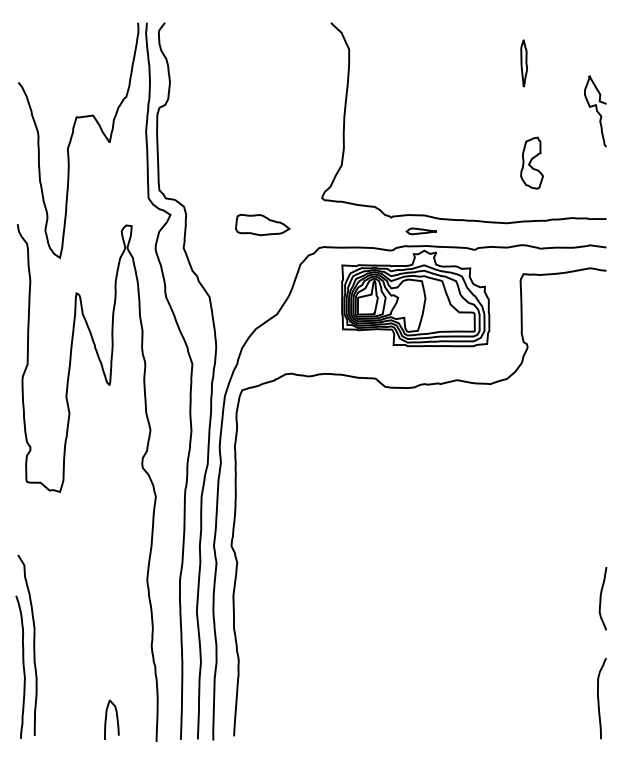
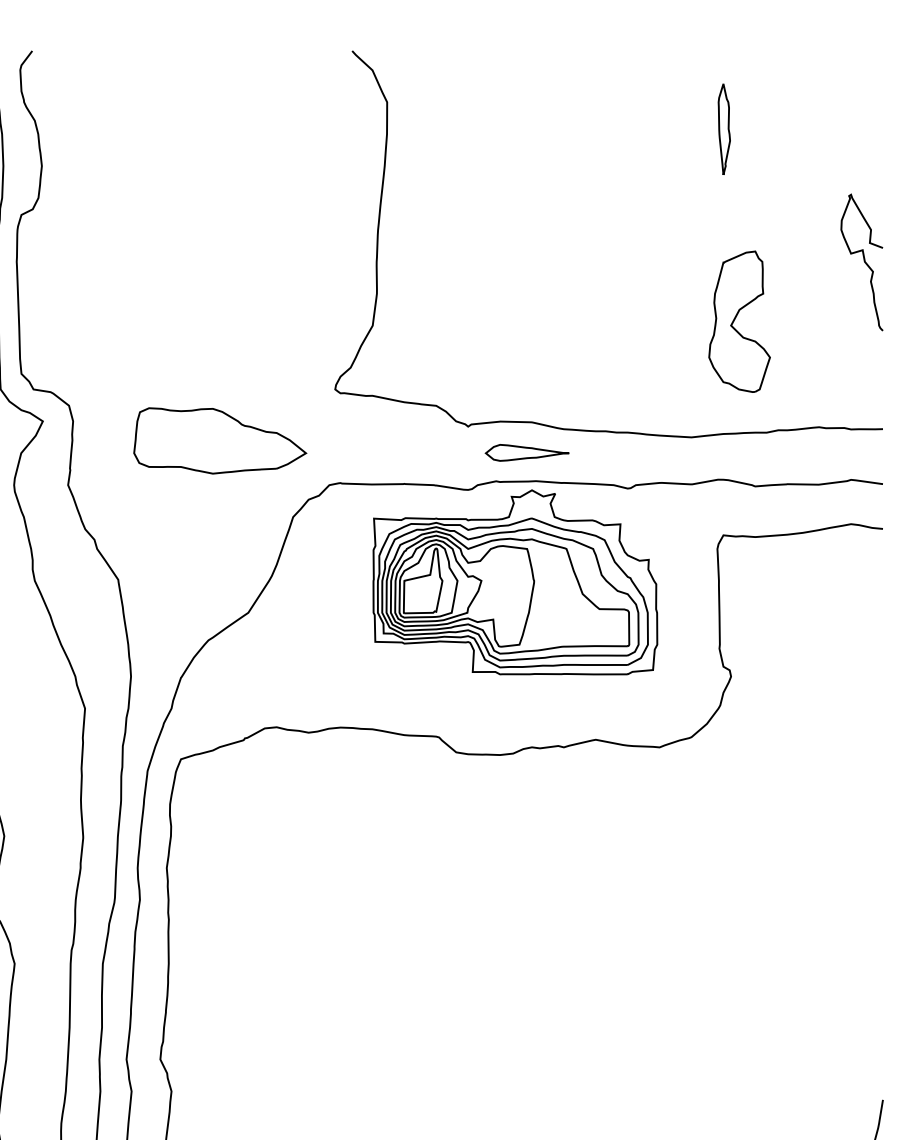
curve: (596, 111) -> (863, 262), moved
part: (531, 162) -> (738, 320), size x1.43
part: (262, 224) -> (220, 439), size x1.67
part: (421, 231) -> (526, 453), size x1.43

